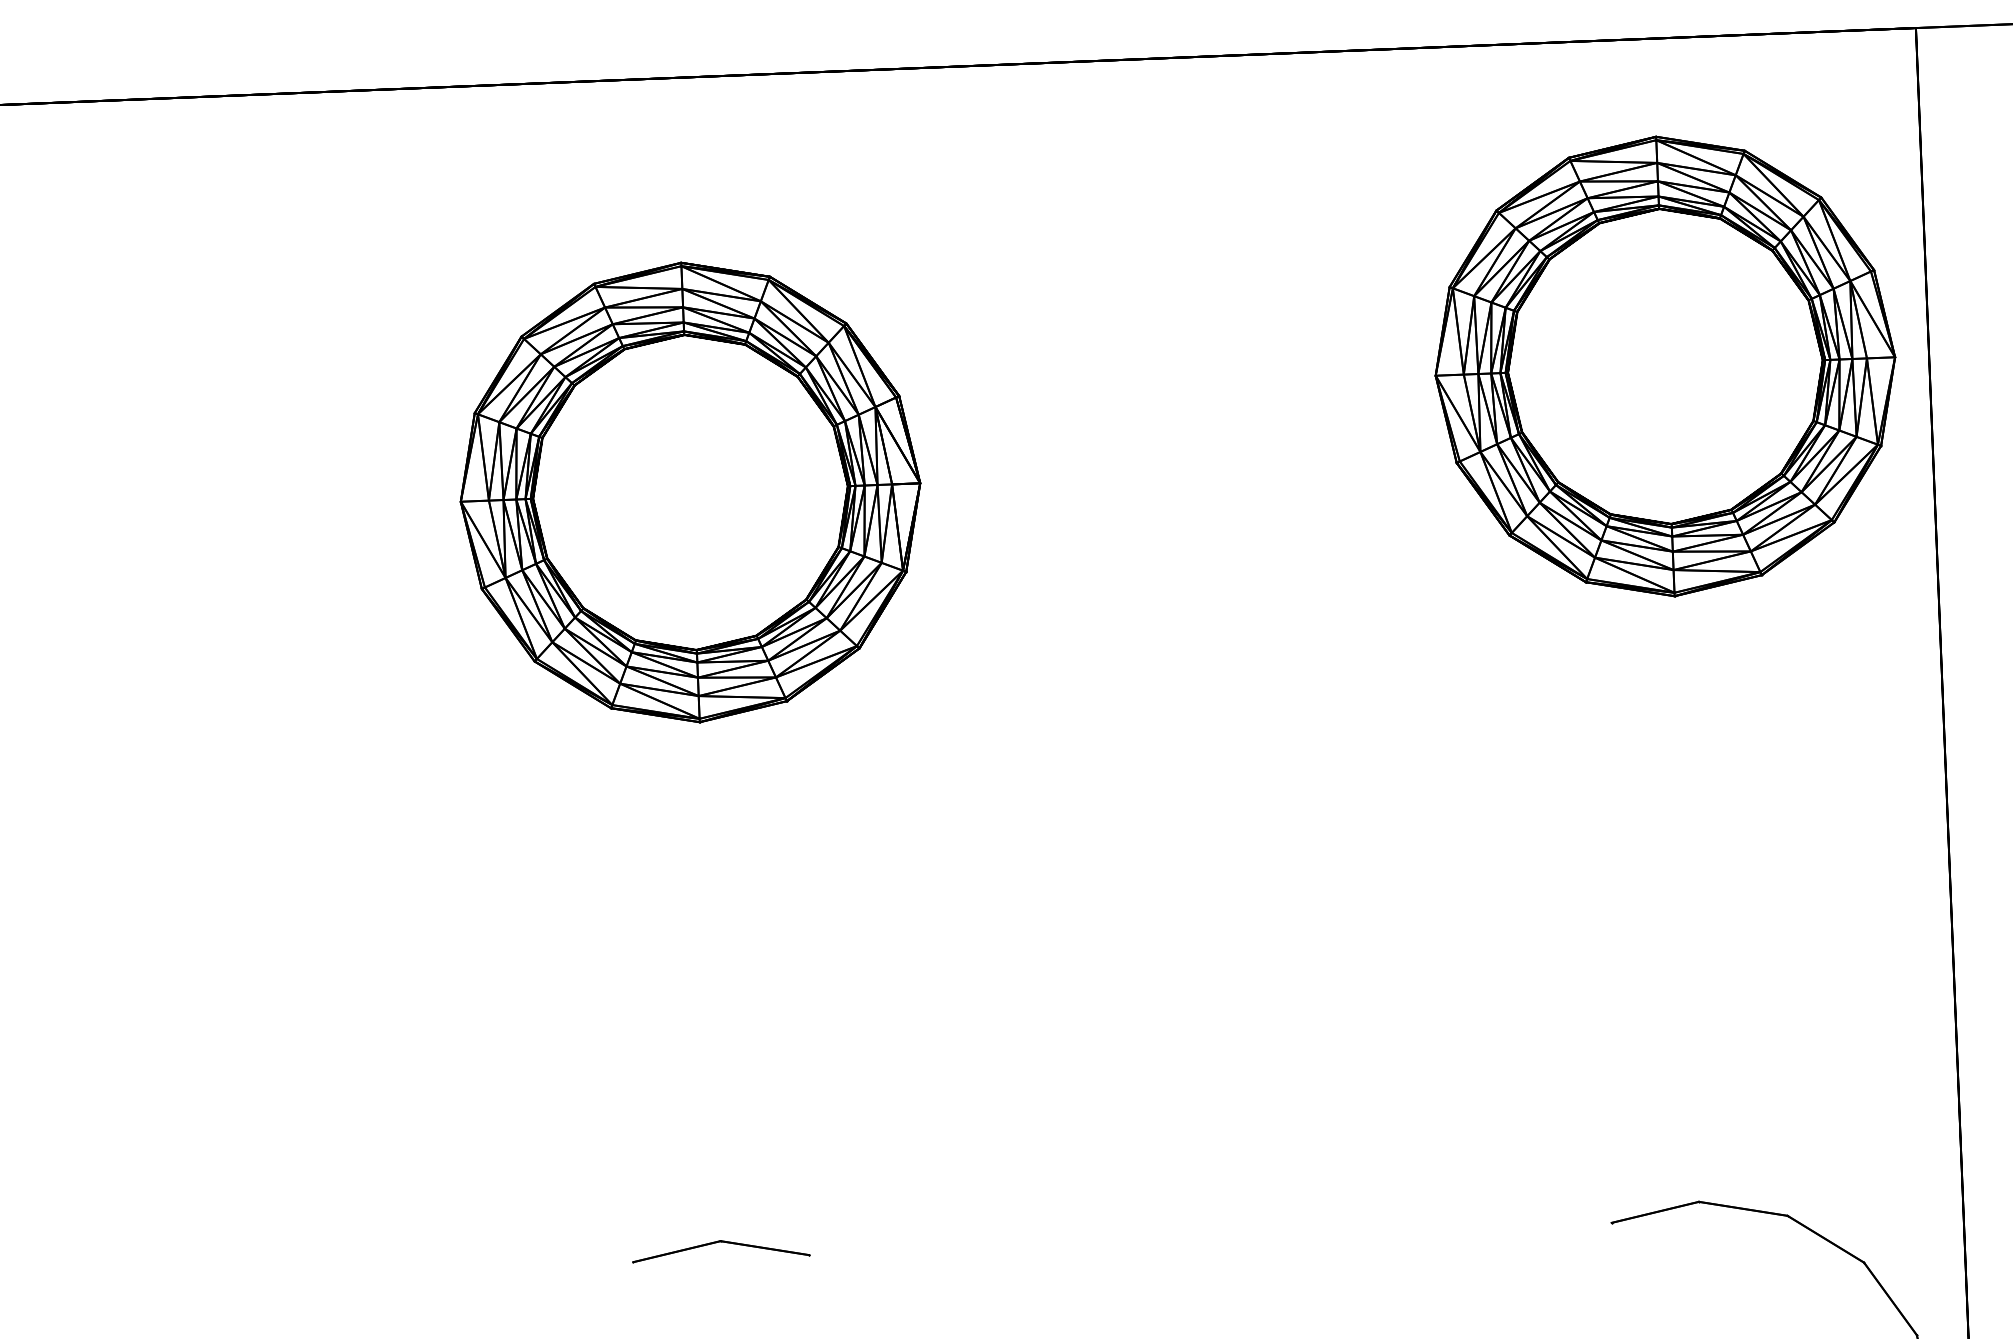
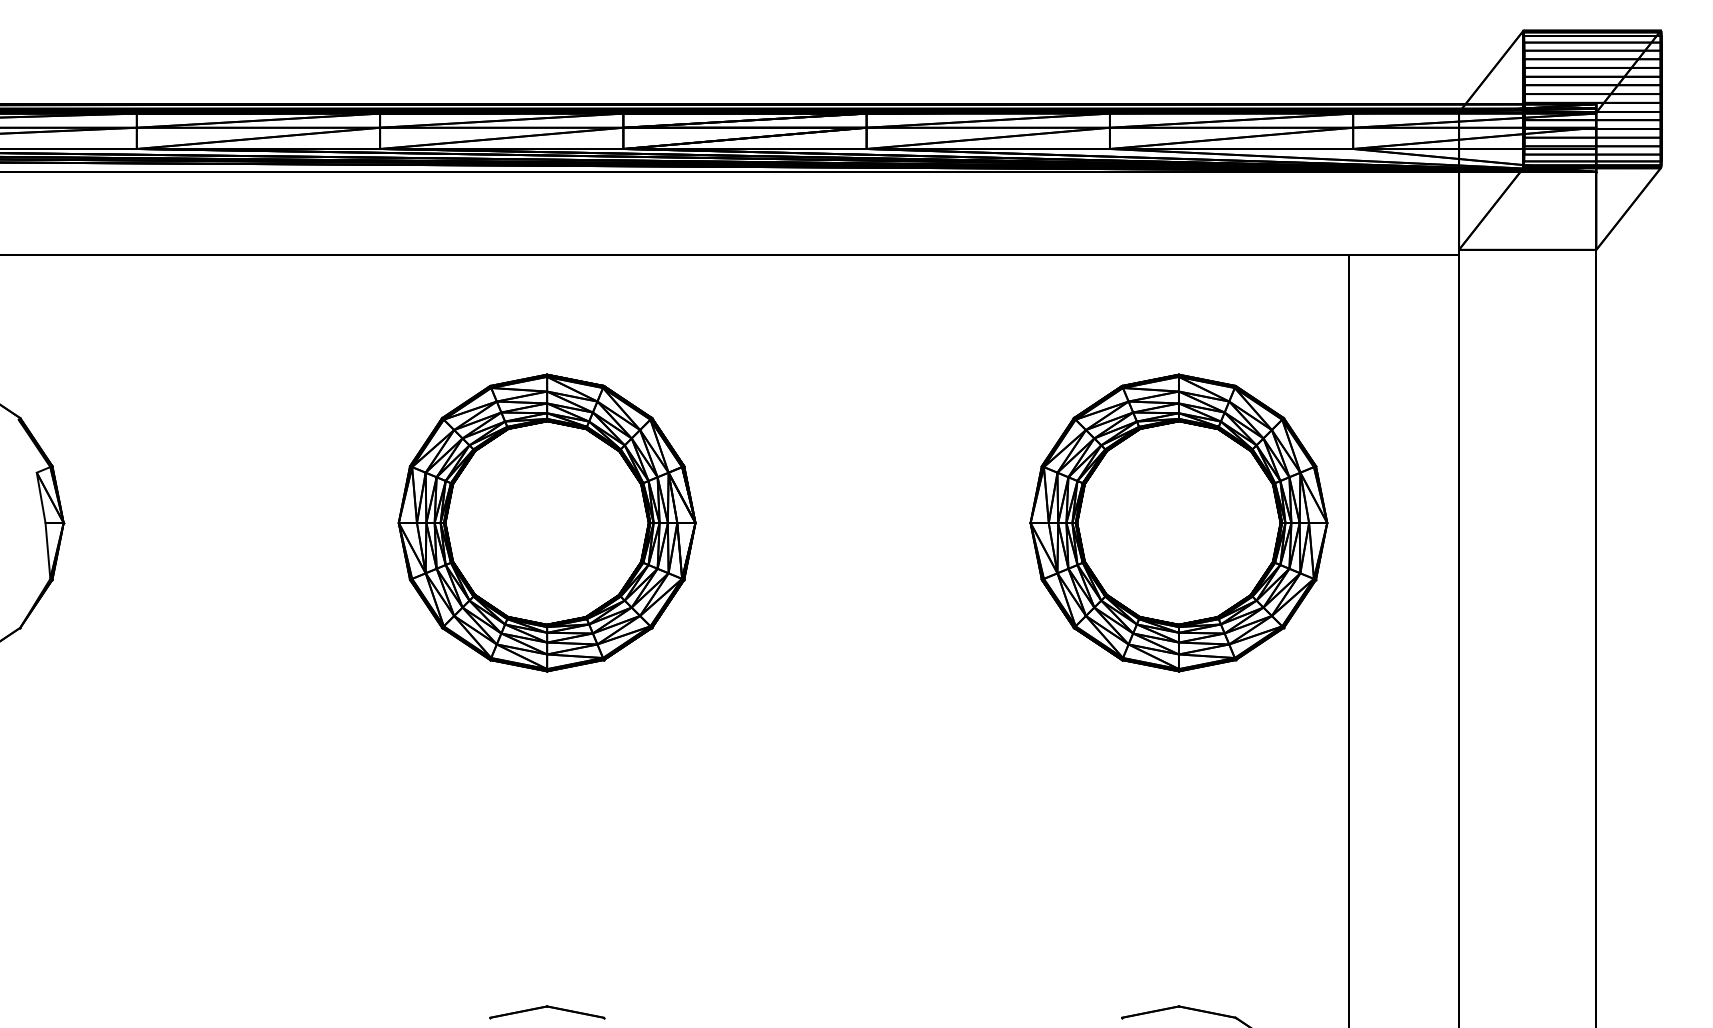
part: (1664, 365) -> (1178, 522), moved

